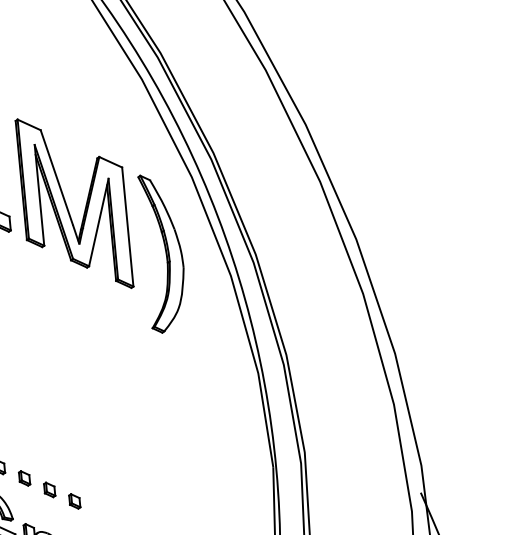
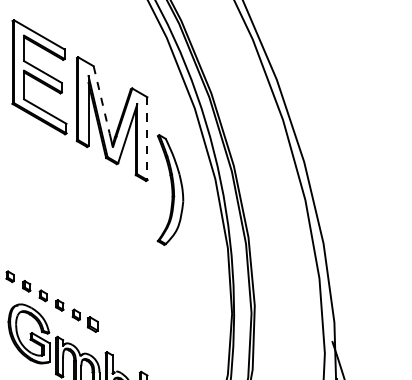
line: (56, 176) -> (101, 99), solid -> dashed
line: (128, 228) -> (147, 139), solid -> dashed
part: (163, 252) -> (170, 189), moved
part: (74, 501) -> (92, 324), size x1.4

